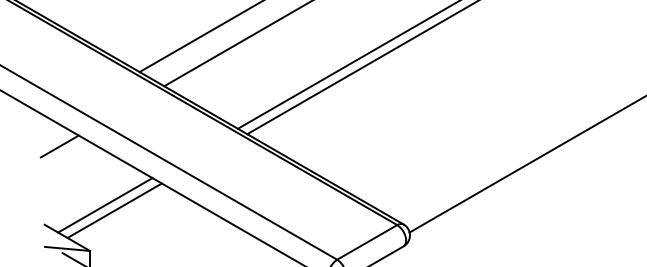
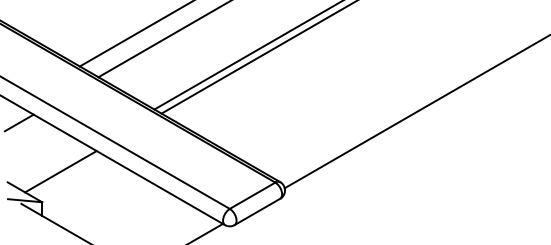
line: (104, 205) -> (53, 167), removed

